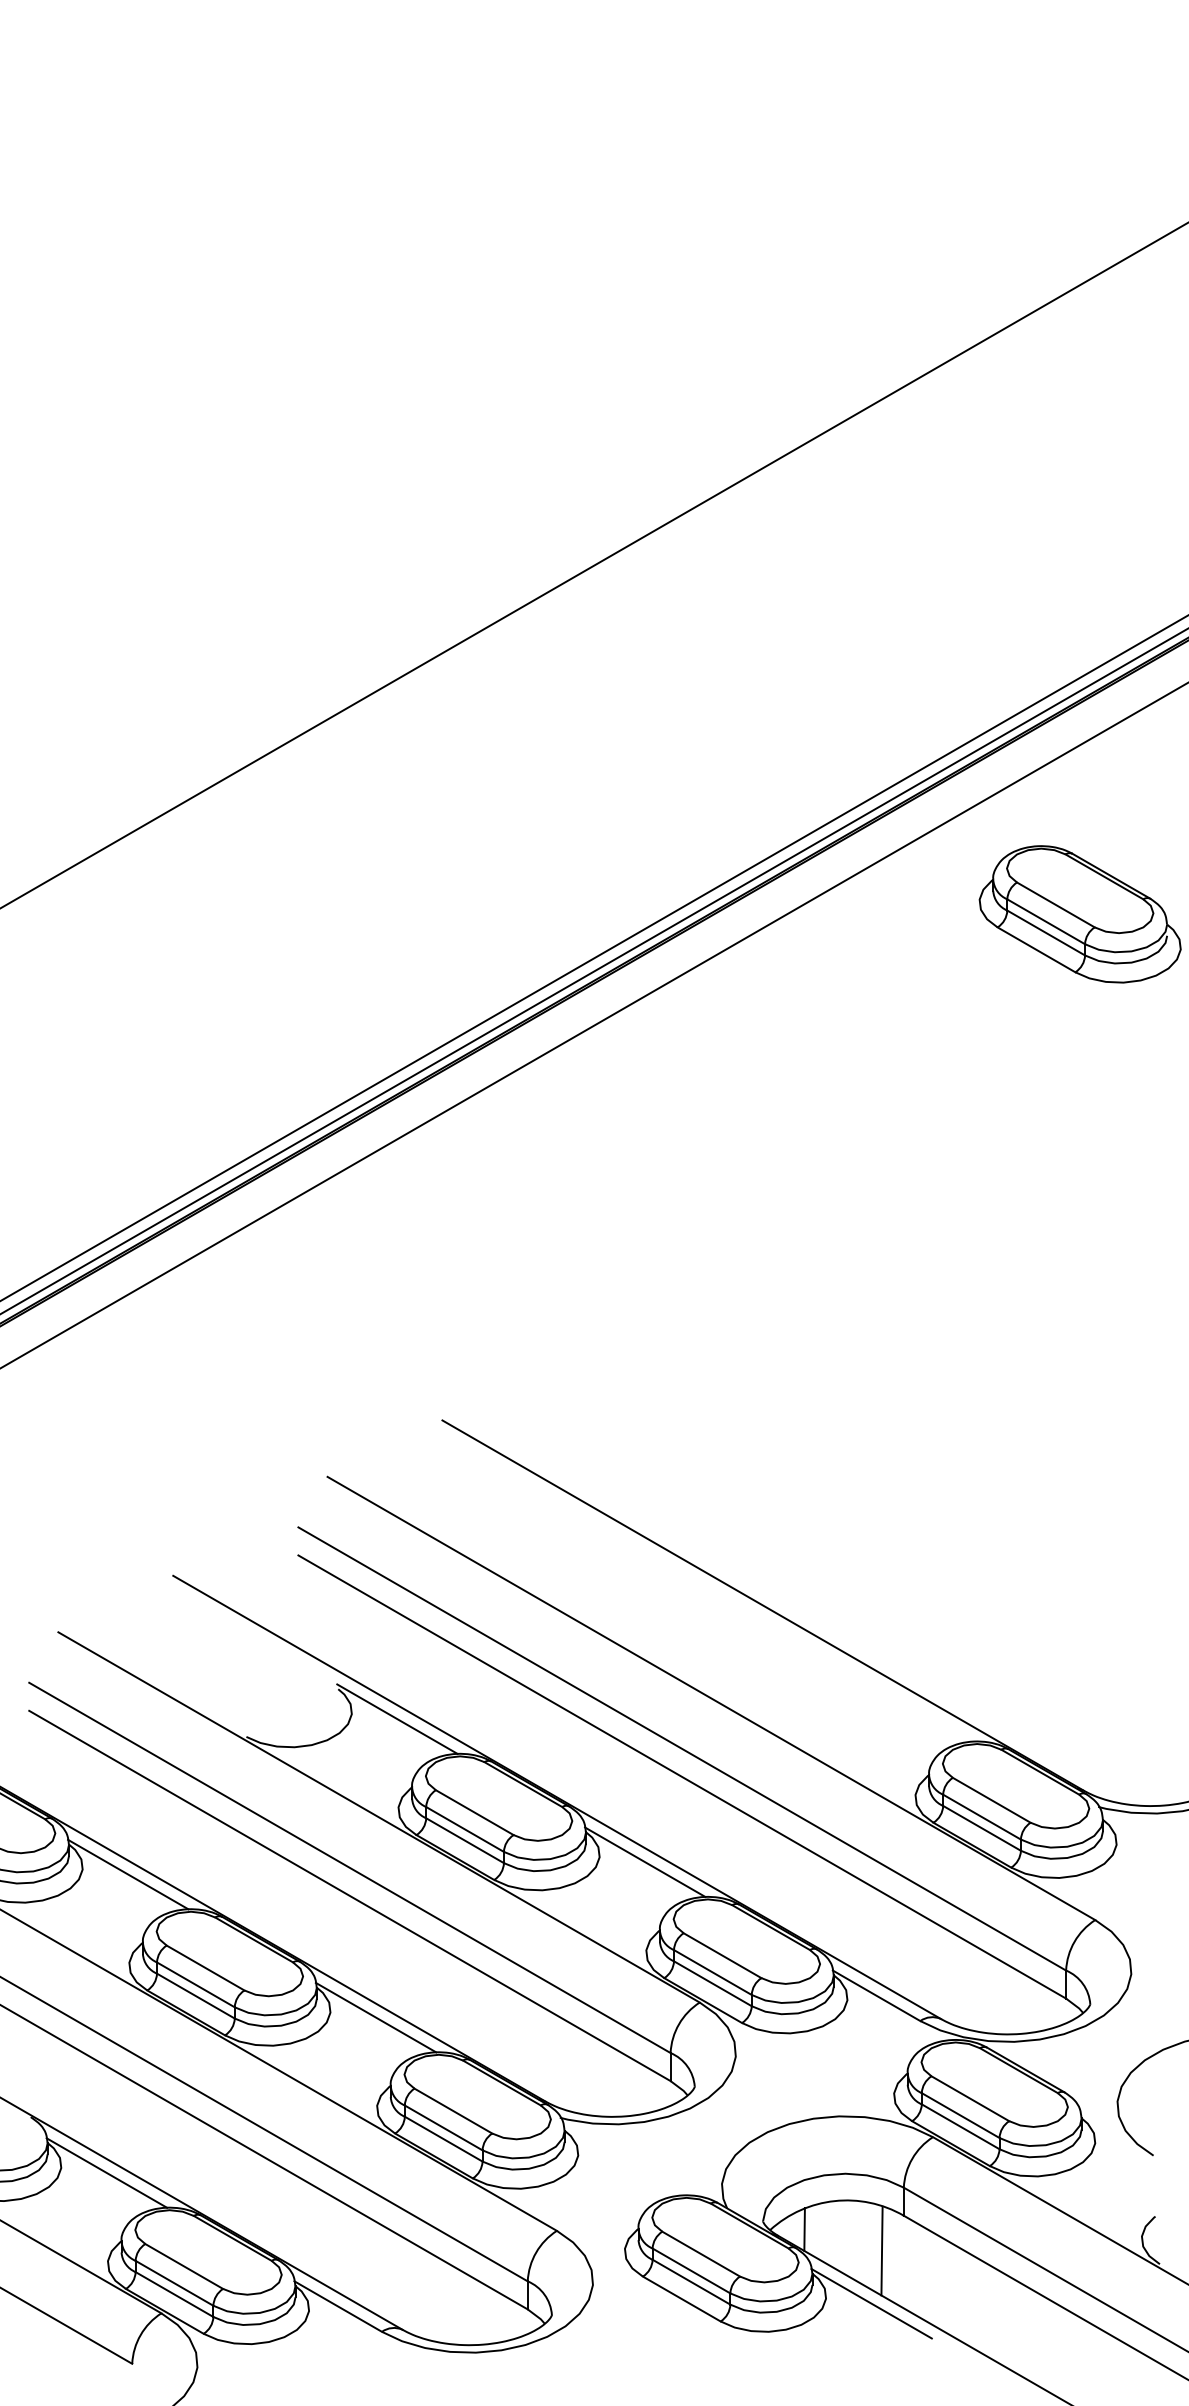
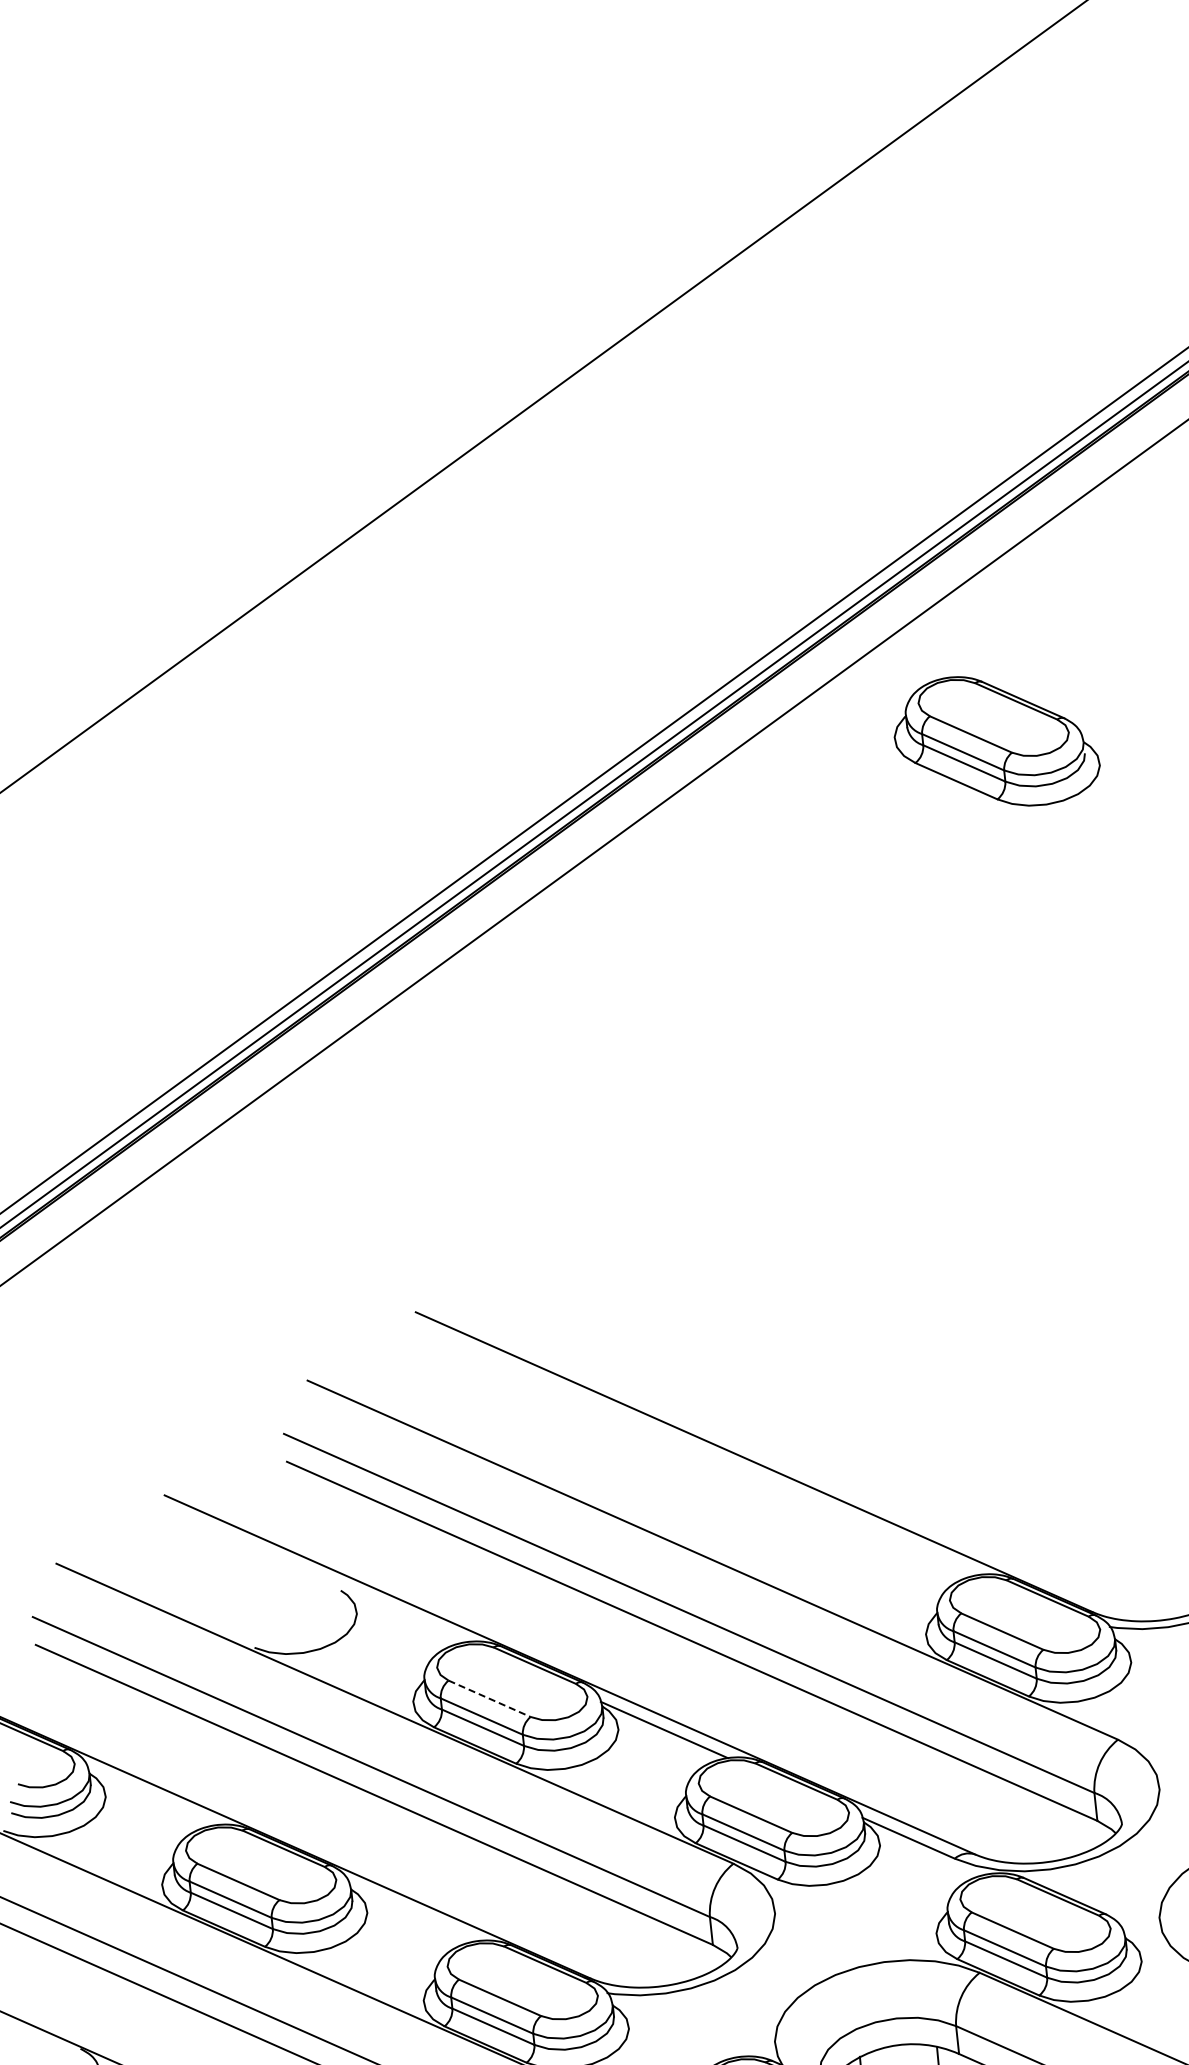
line: (397, 1718) -> (402, 1613), removed
line: (474, 1812) -> (489, 1698), solid -> dashed
line: (128, 1874) -> (151, 1797), removed
line: (375, 2017) -> (412, 1913), removed

